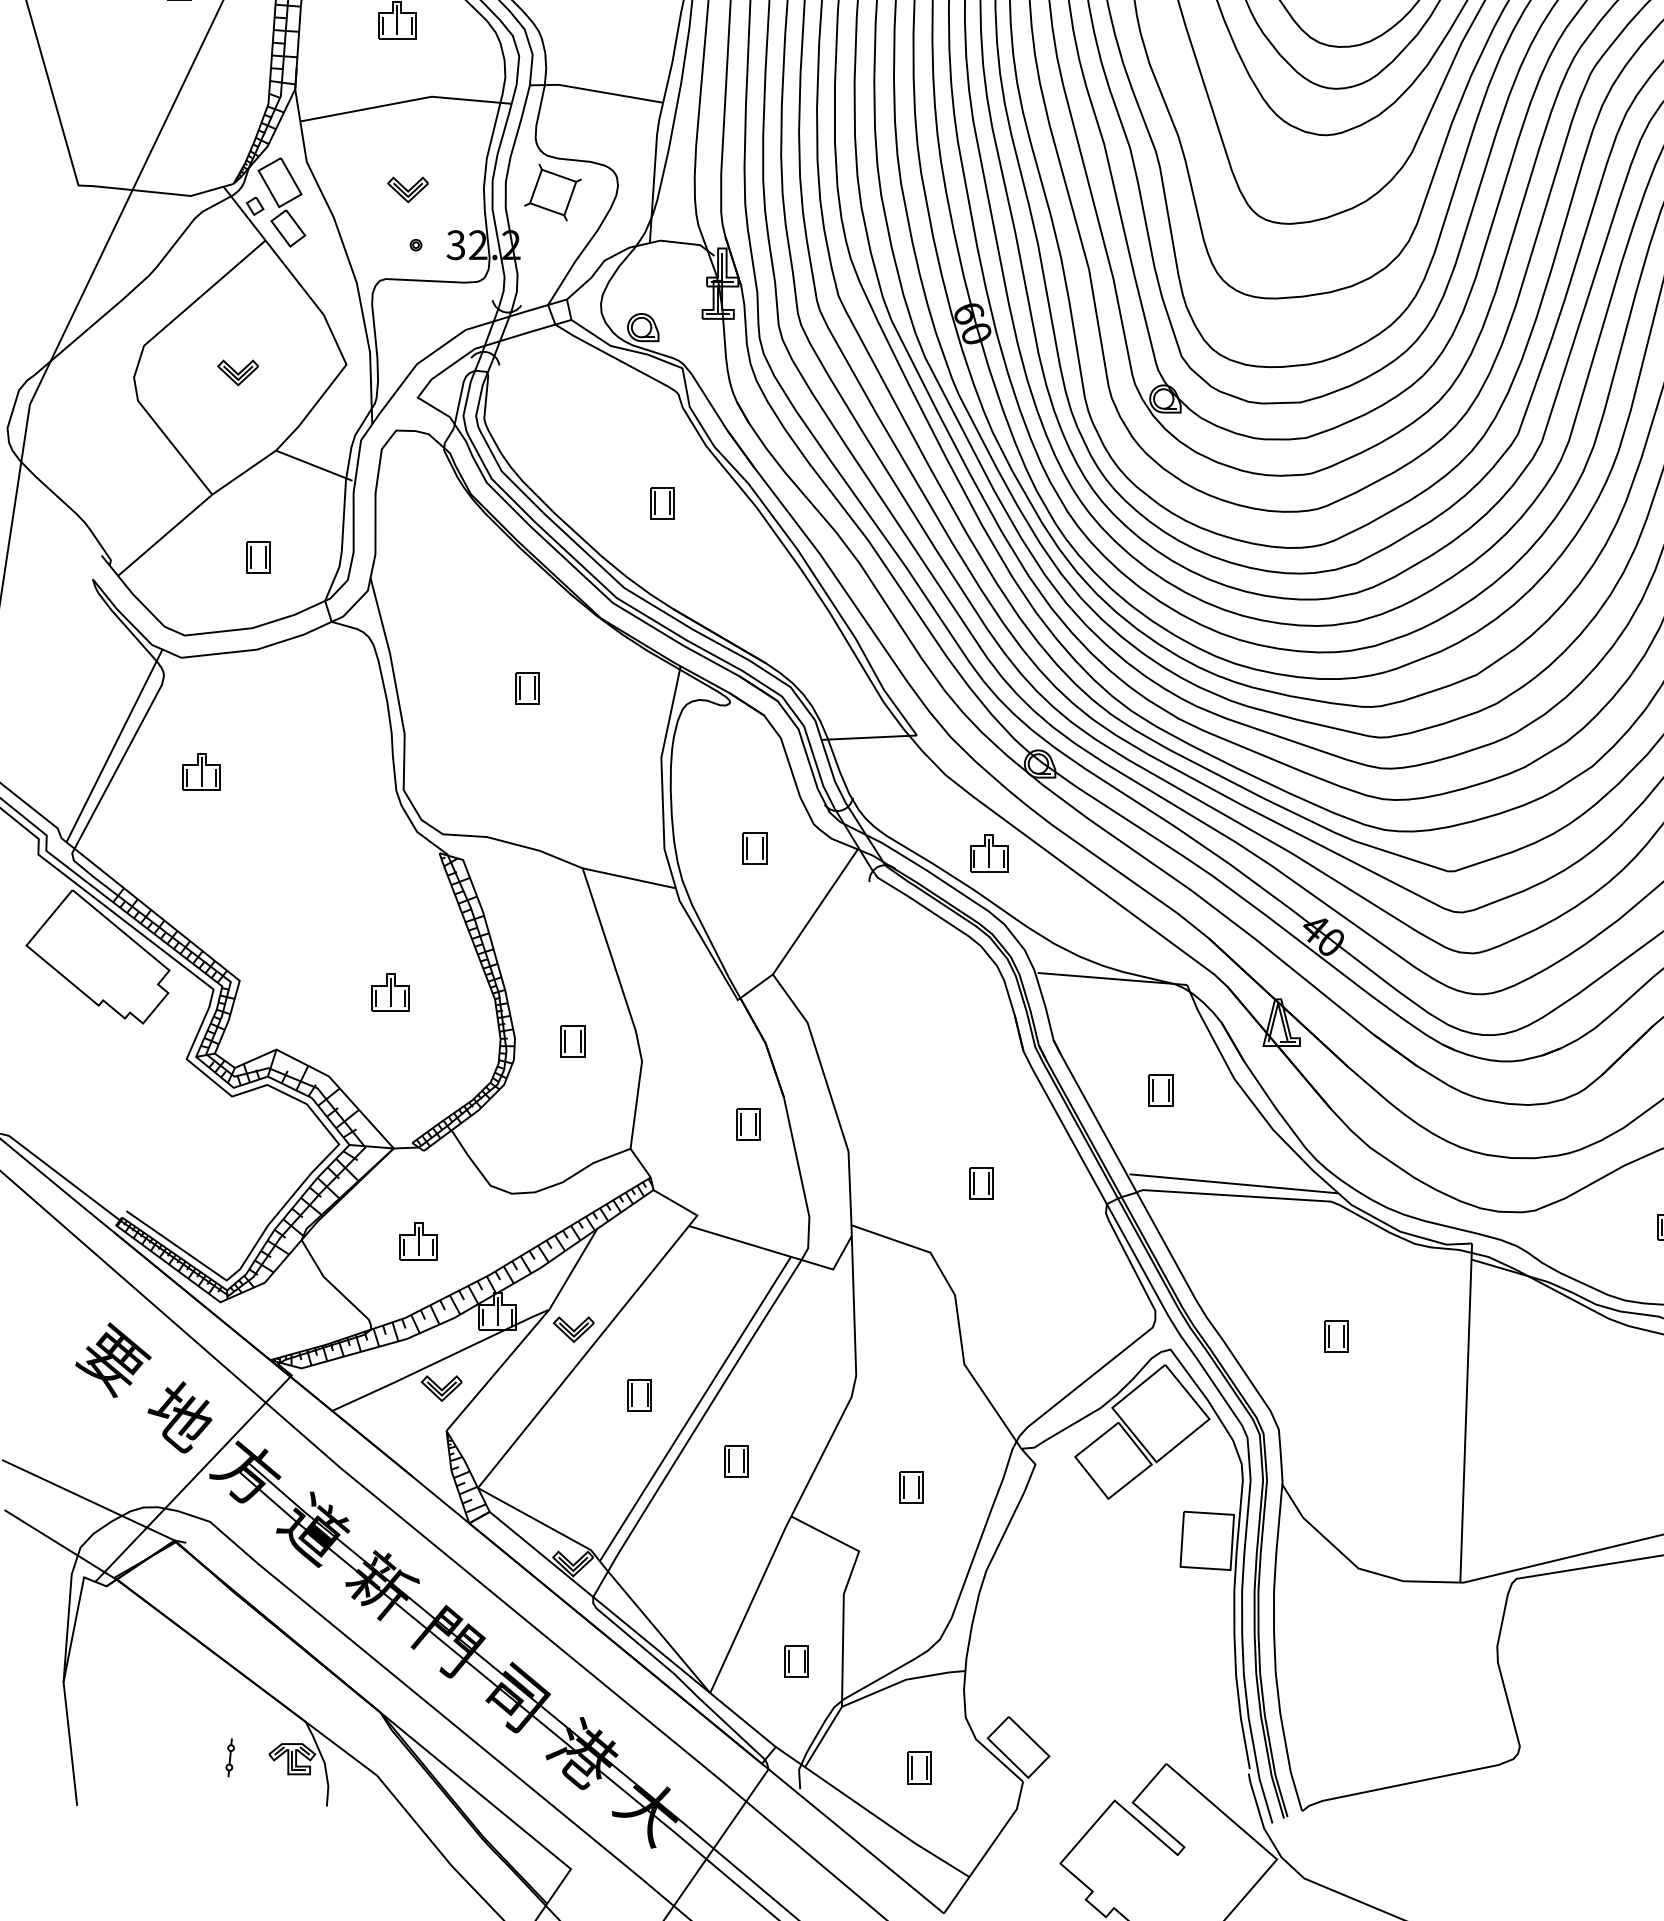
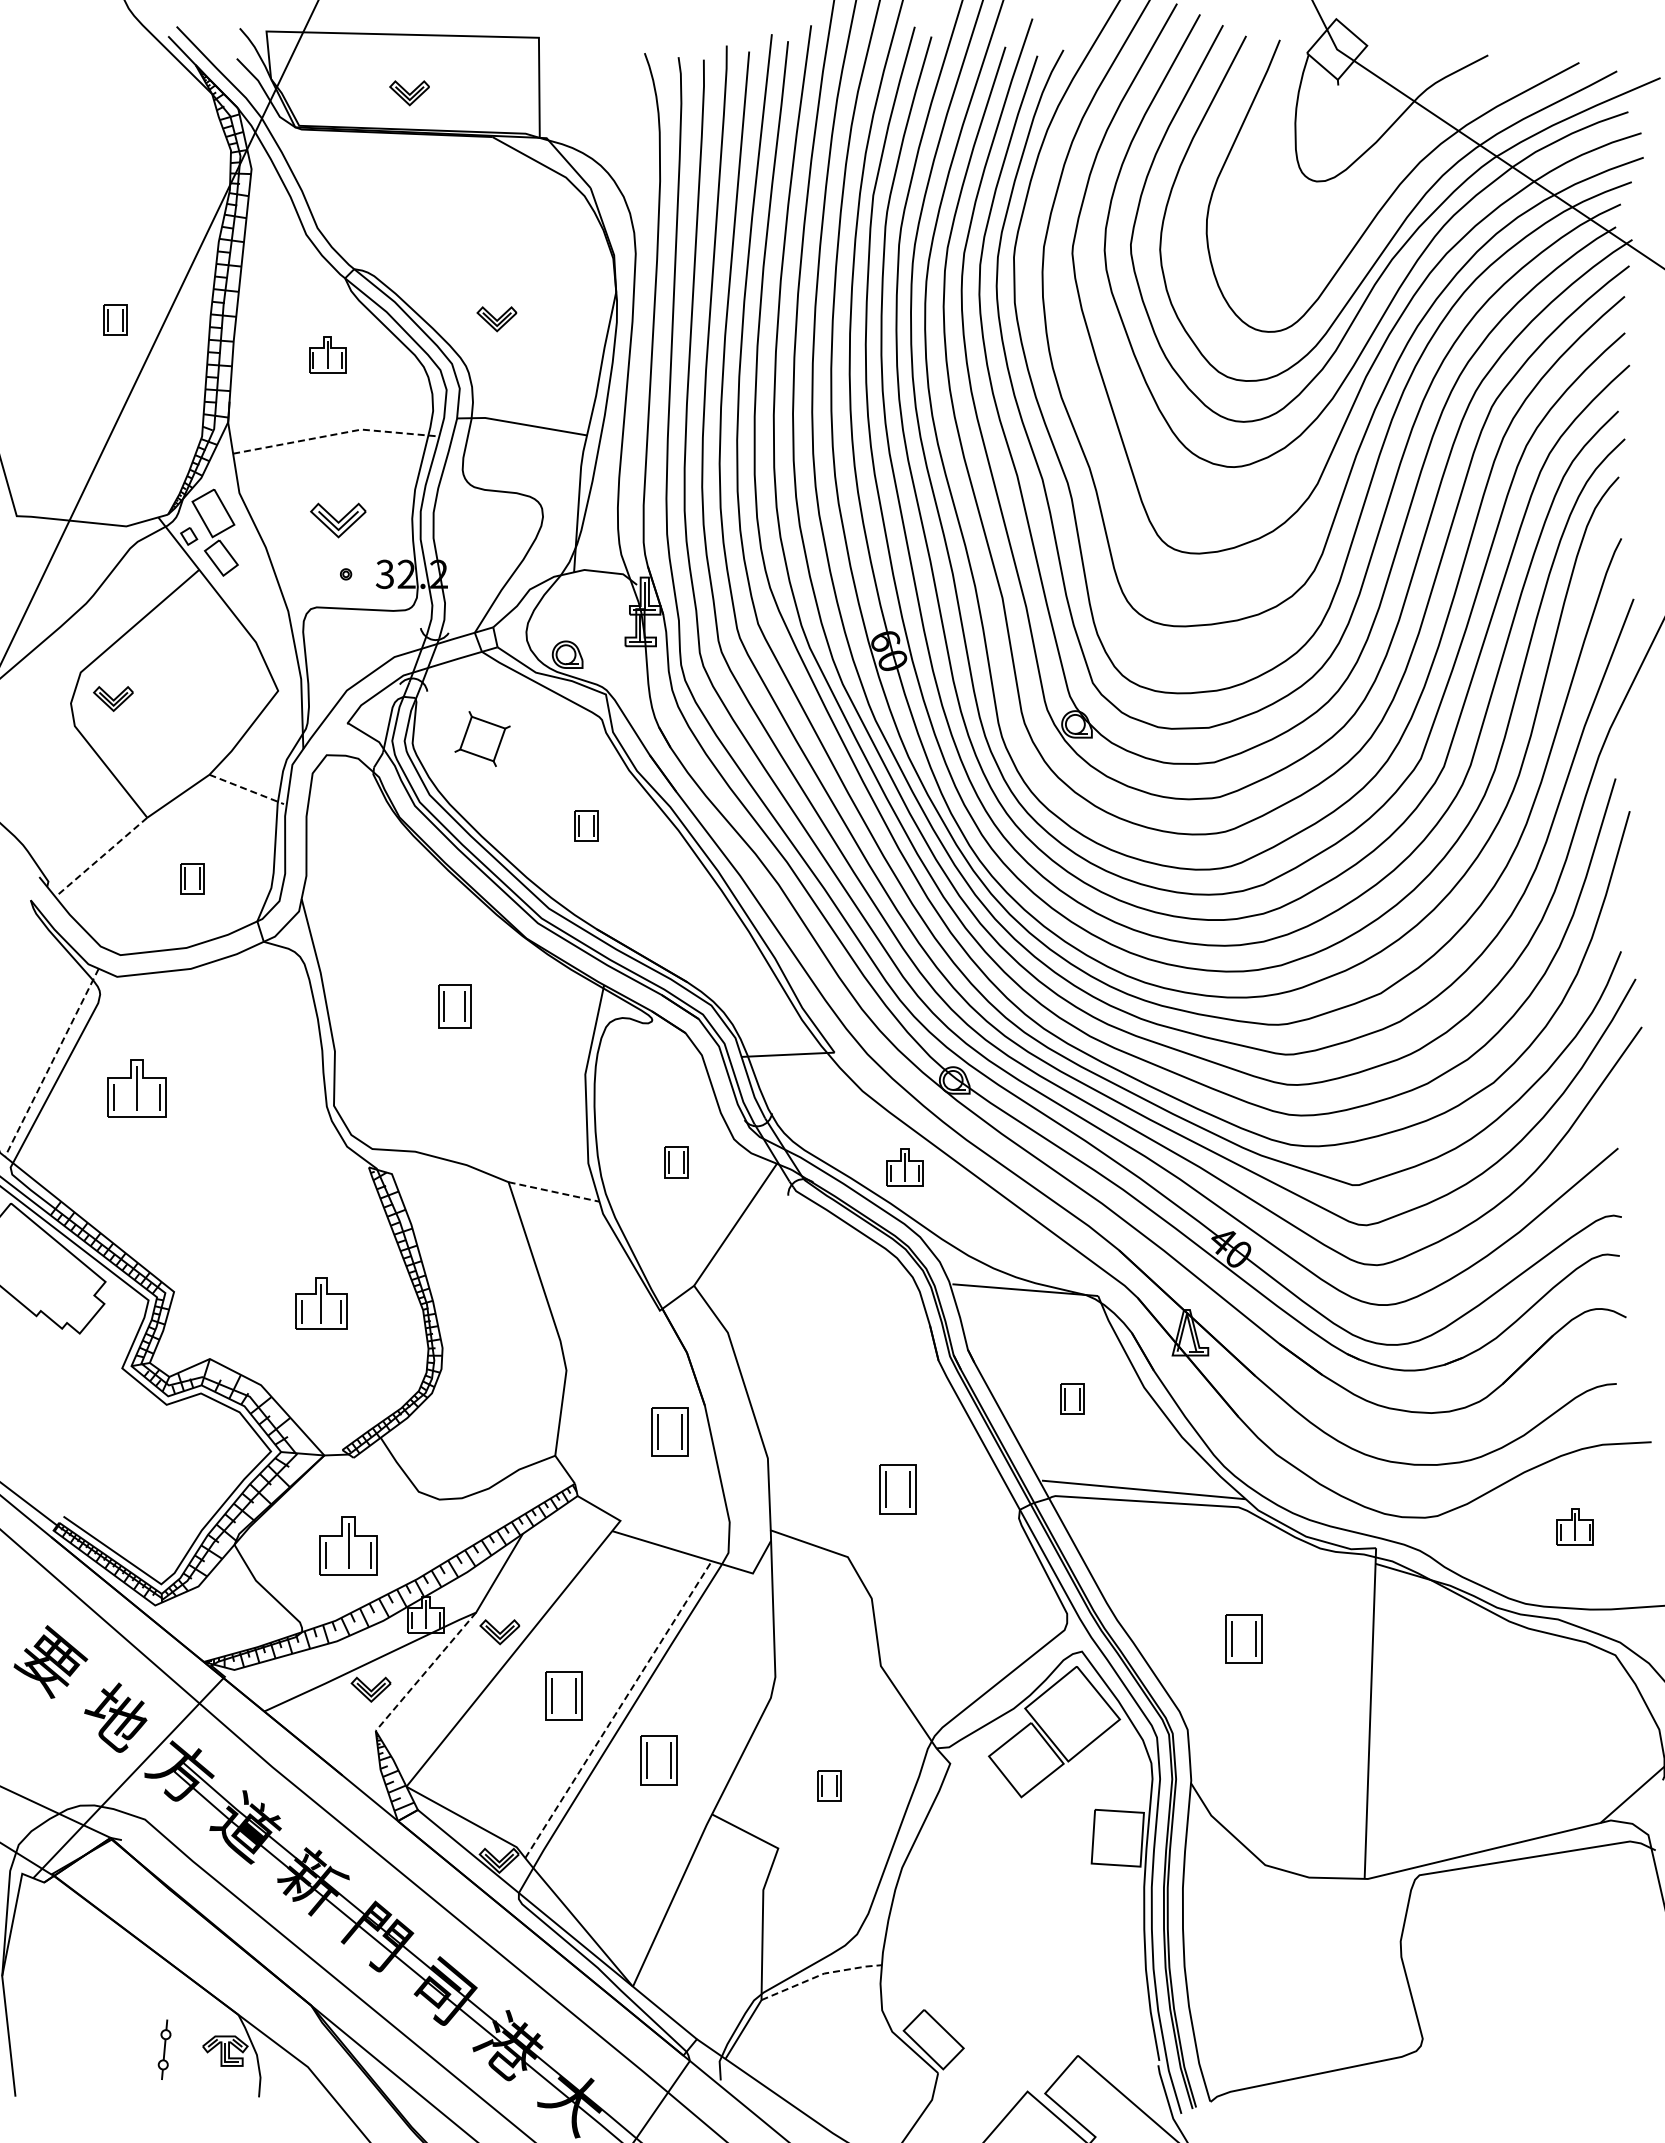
line: (406, 101) -> (336, 434), solid -> dashed
part: (407, 189) -> (337, 520), size x1.4
part: (552, 191) -> (482, 738), moved
part: (238, 372) -> (113, 698), moved
line: (315, 465) -> (247, 789), solid -> dashed
line: (165, 535) -> (101, 857), solid -> dashed
part: (527, 688) -> (454, 1006), size x1.4
line: (114, 746) -> (51, 1063), solid -> dashed
part: (201, 771) -> (136, 1087), size x1.6
line: (629, 878) -> (554, 1192), solid -> dashed
part: (390, 992) -> (321, 1303), size x1.4
part: (573, 1041) -> (499, 1351), removed
part: (748, 1123) -> (670, 1431), size x1.6
part: (981, 1182) -> (897, 1488), size x1.6
part: (418, 1241) -> (348, 1546), size x1.6
part: (1336, 1336) -> (1243, 1638), size x1.6
line: (497, 1369) -> (425, 1671), solid -> dashed
part: (640, 1394) -> (564, 1695), size x1.6
line: (695, 1408) -> (618, 1709), solid -> dashed
part: (736, 1461) -> (658, 1760), size x1.6
part: (796, 1661) -> (717, 1955), removed
line: (902, 1681) -> (820, 1975), solid -> dashed
part: (229, 1757) -> (164, 2049), size x1.6
part: (919, 1767) -> (837, 2059), removed

